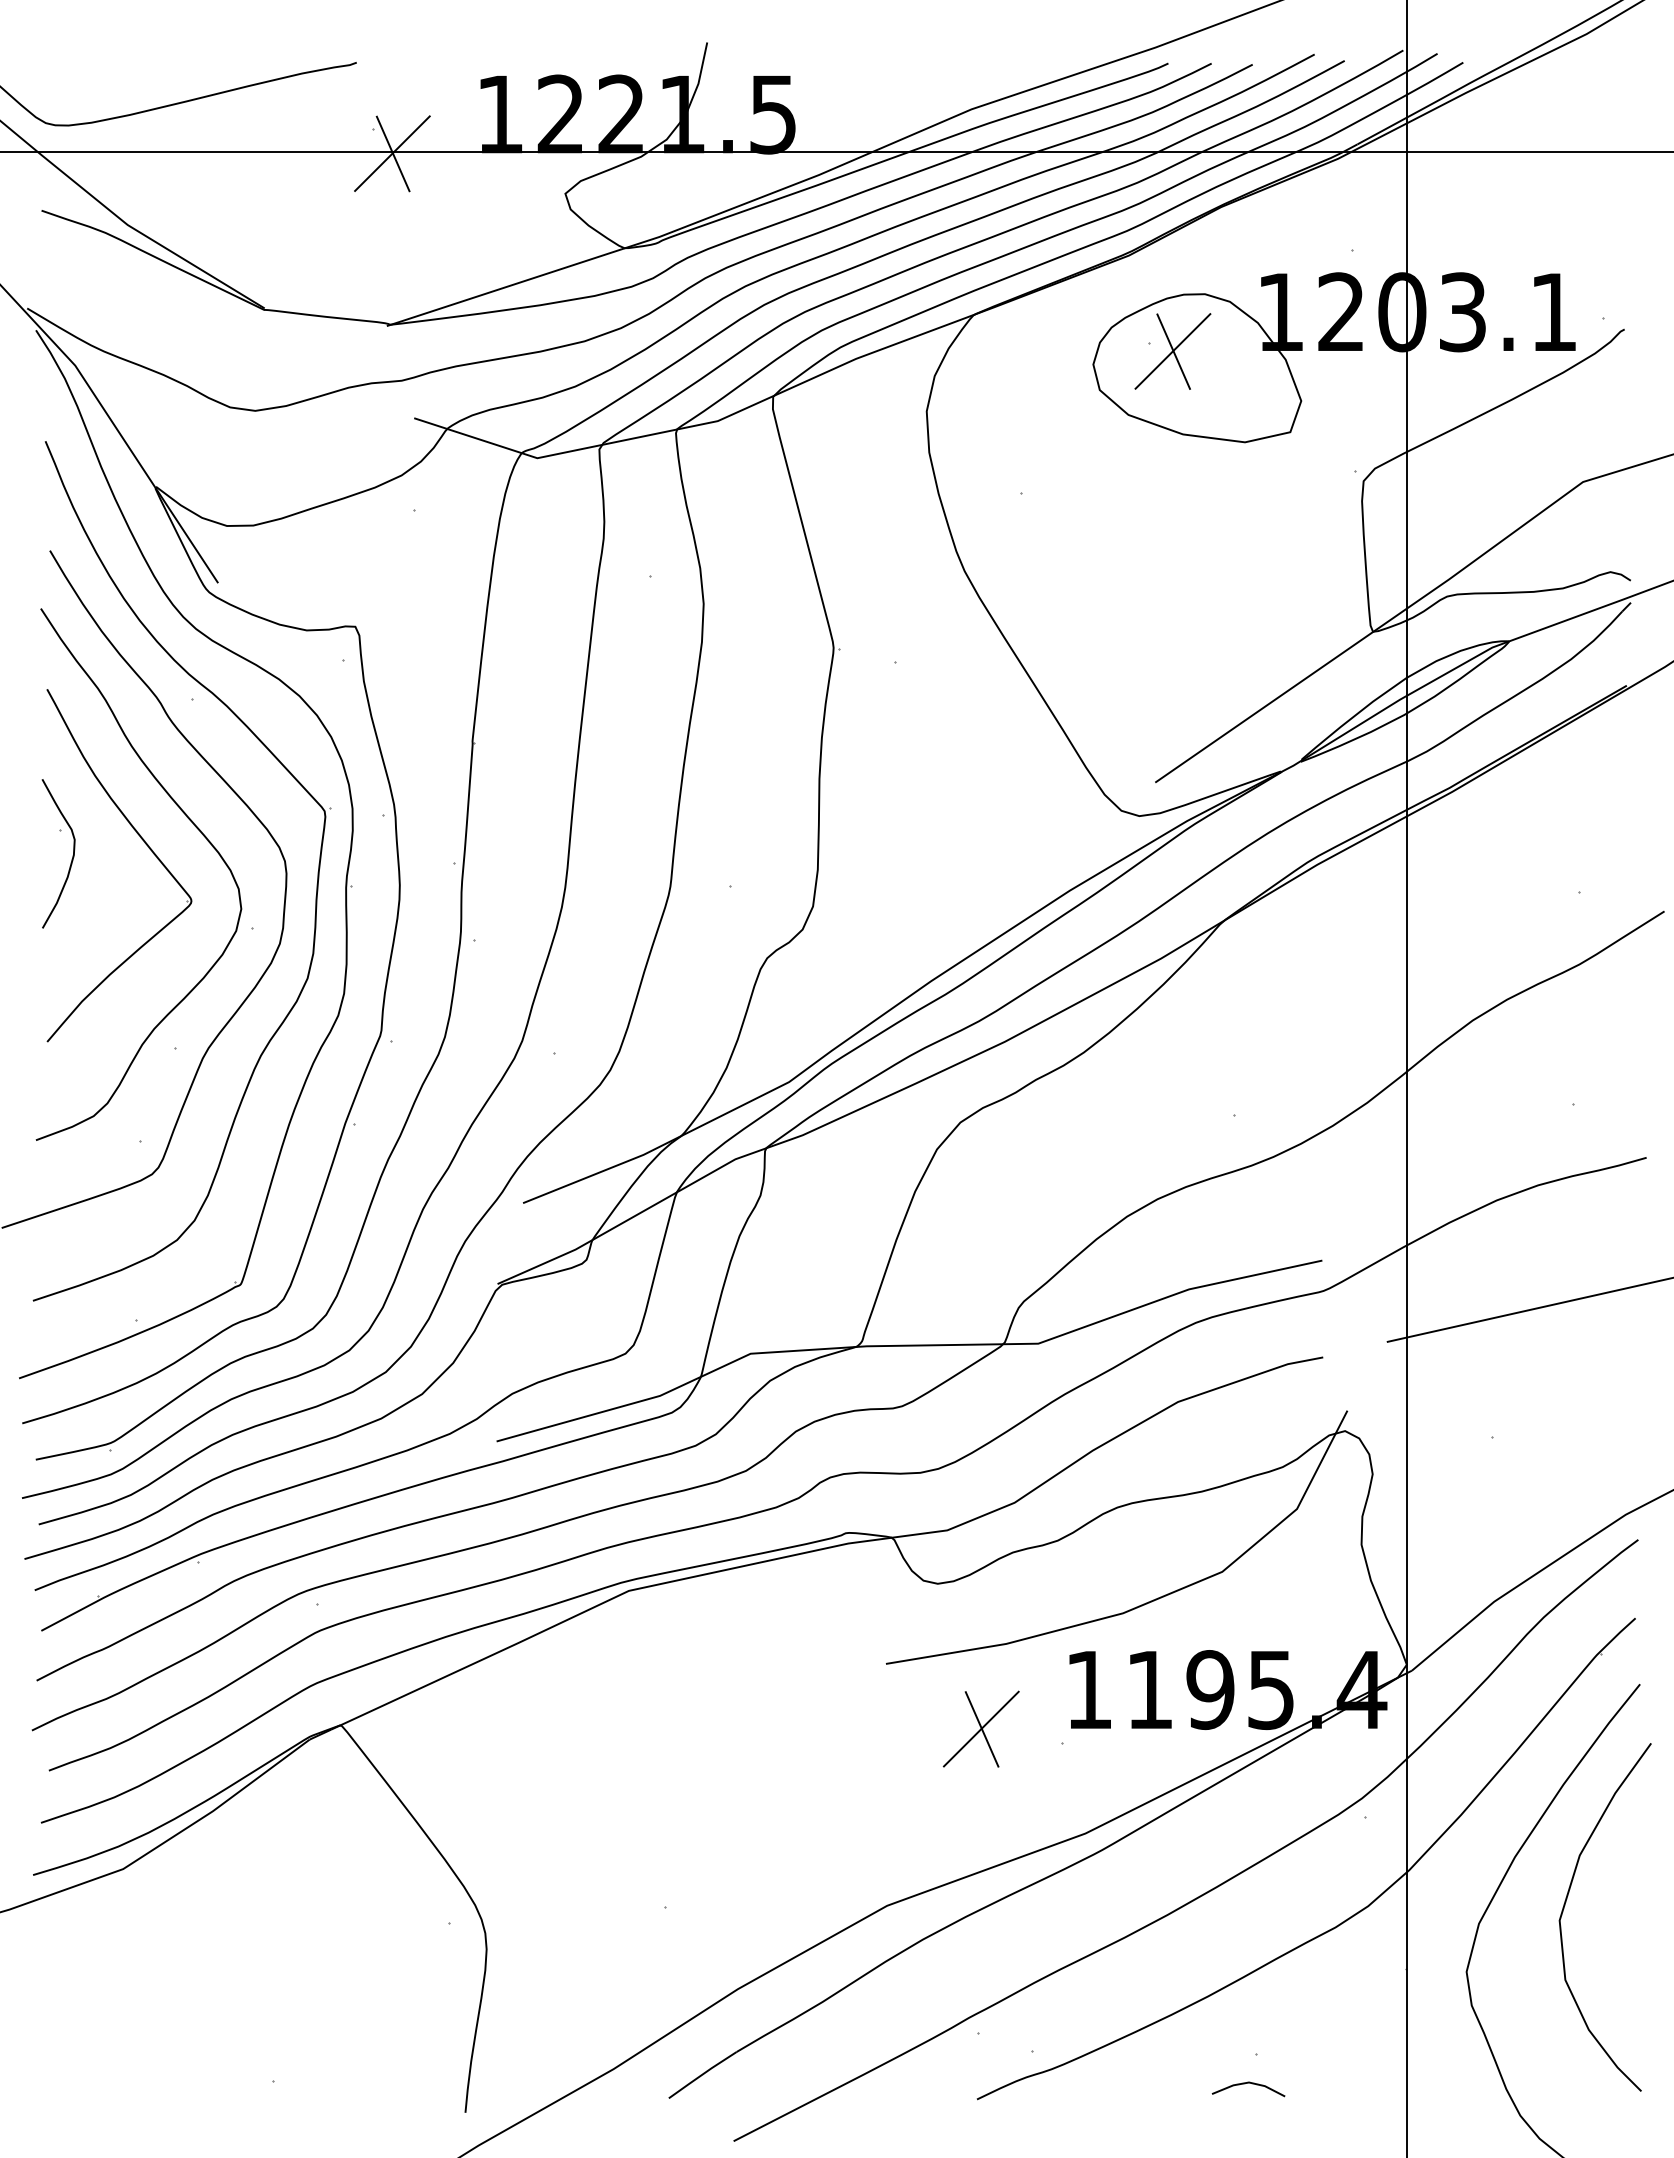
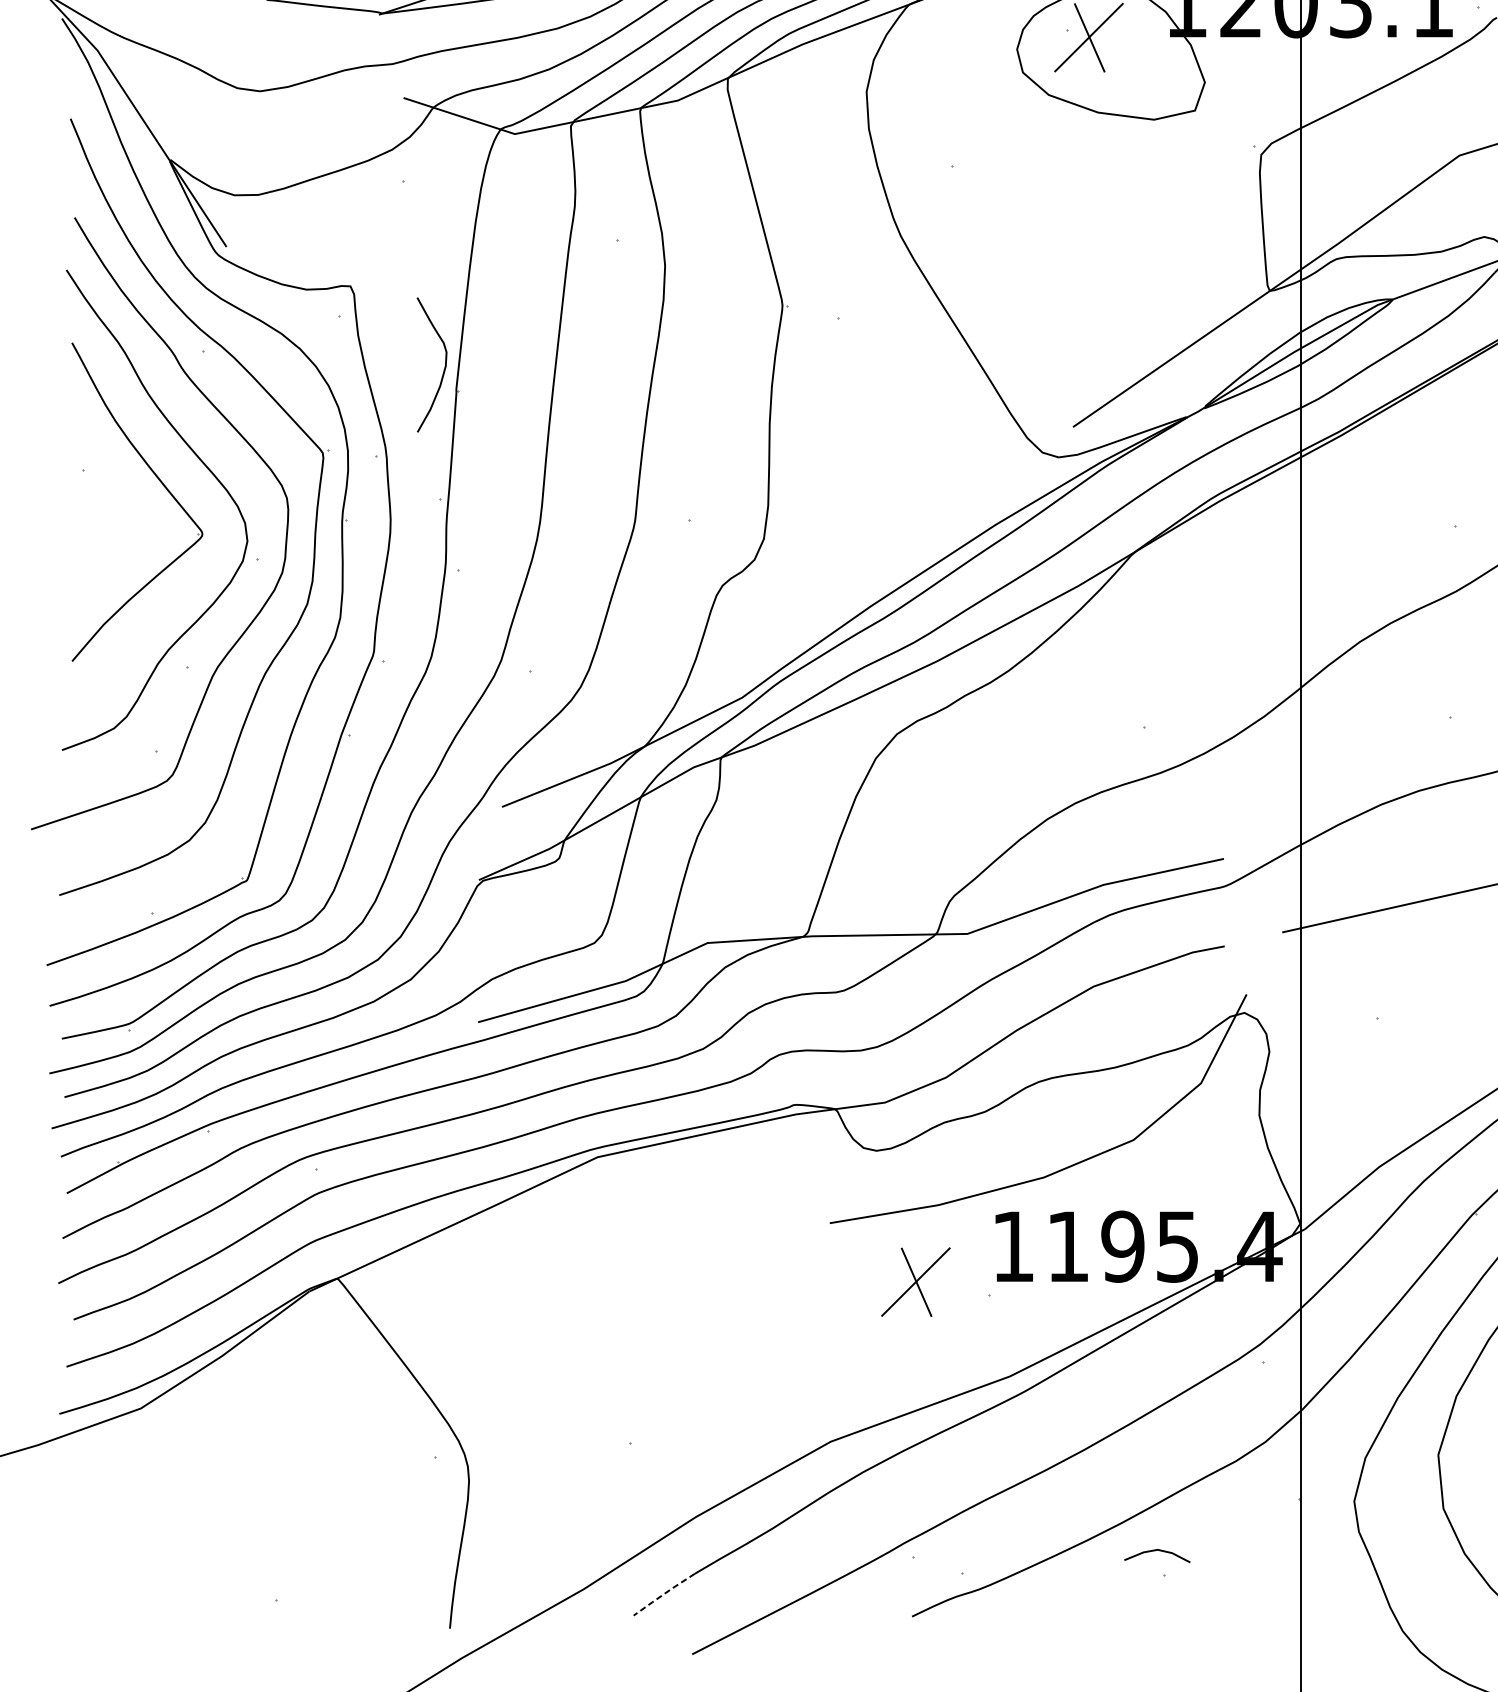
curve: (72, 855) -> (444, 366), moved
line: (702, 2074) -> (664, 1594), solid -> dashed
line: (1245, 2084) -> (1154, 1551), moved

